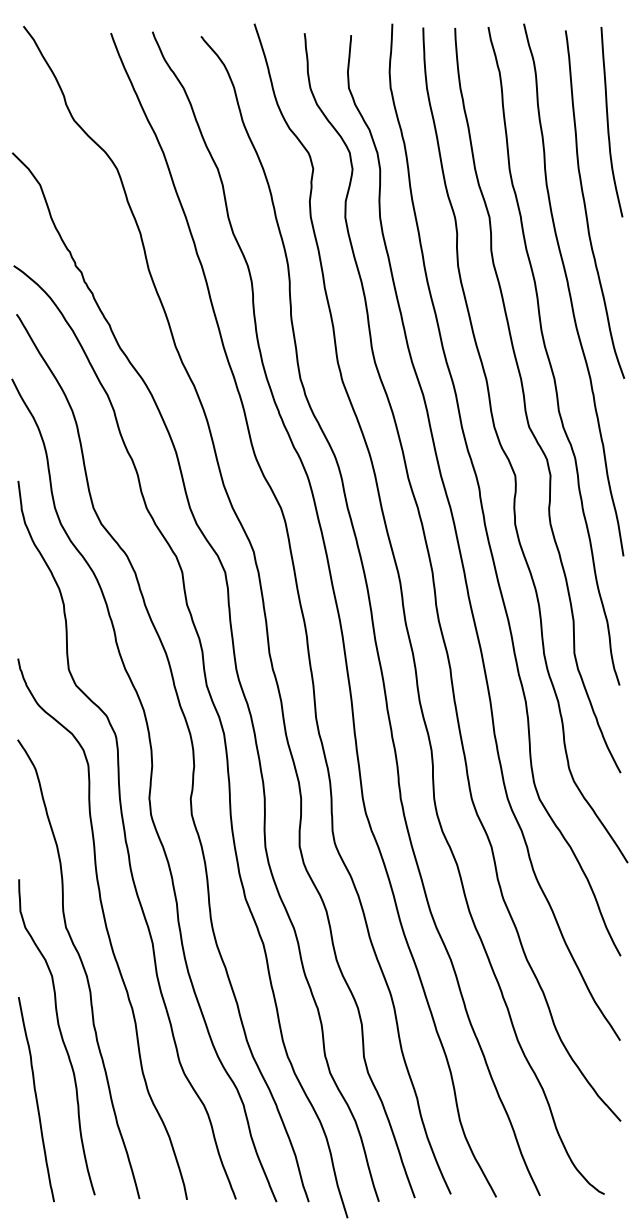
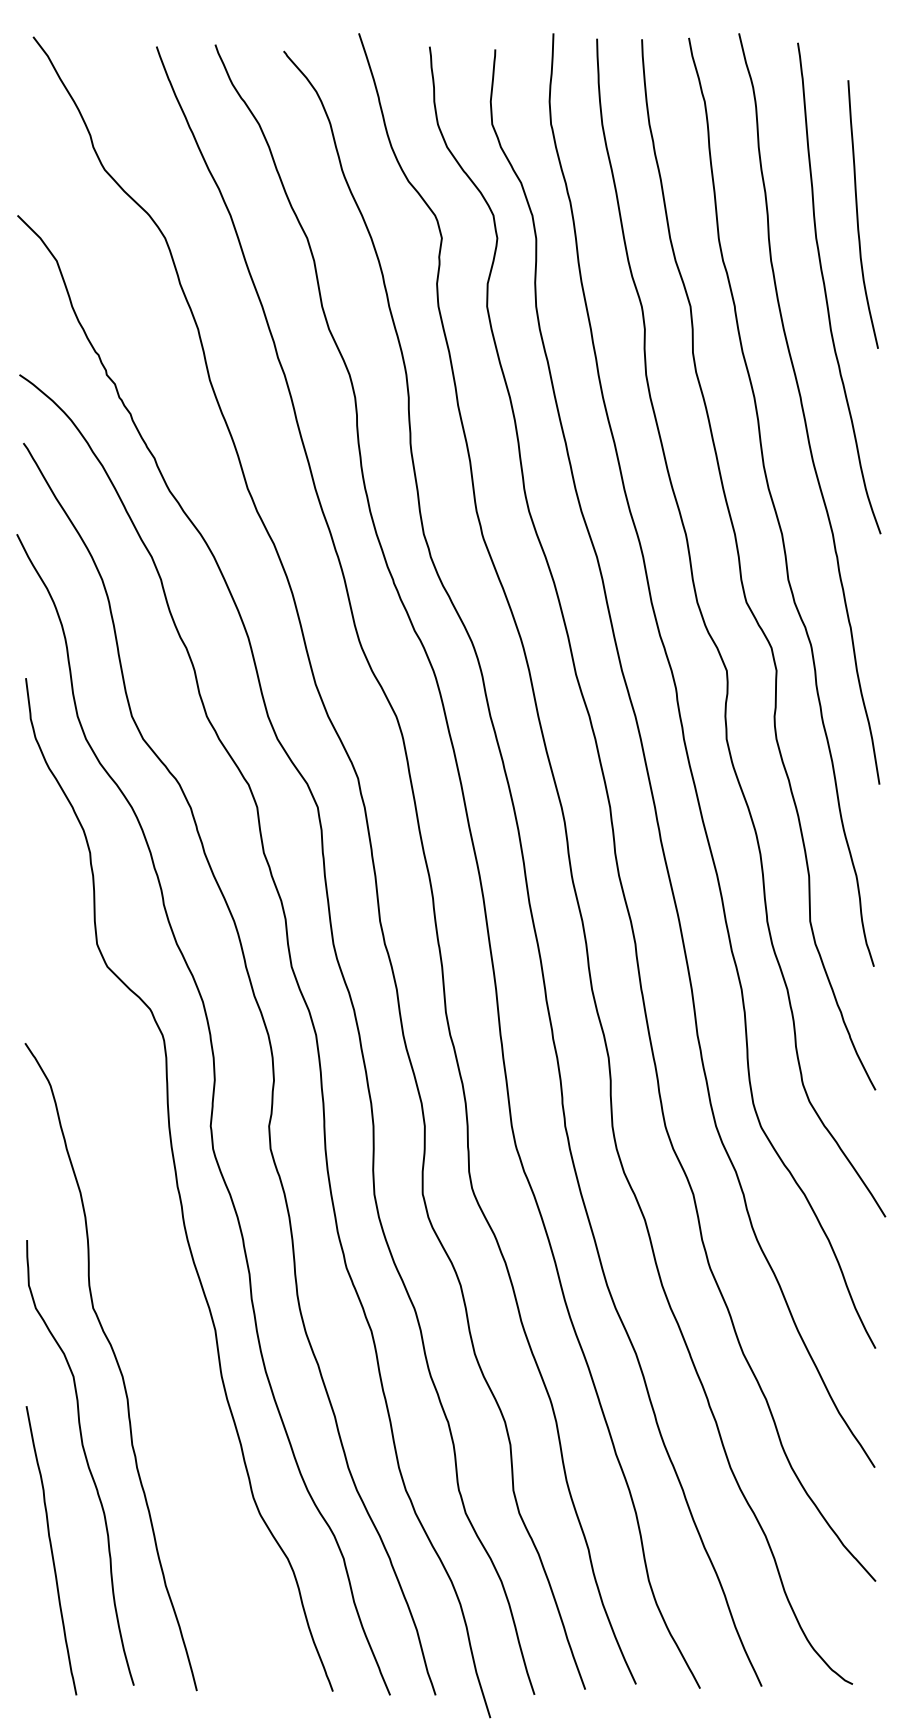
curve: (608, 122) -> (858, 214), moved
curve: (105, 928) -> (148, 1309), removed

